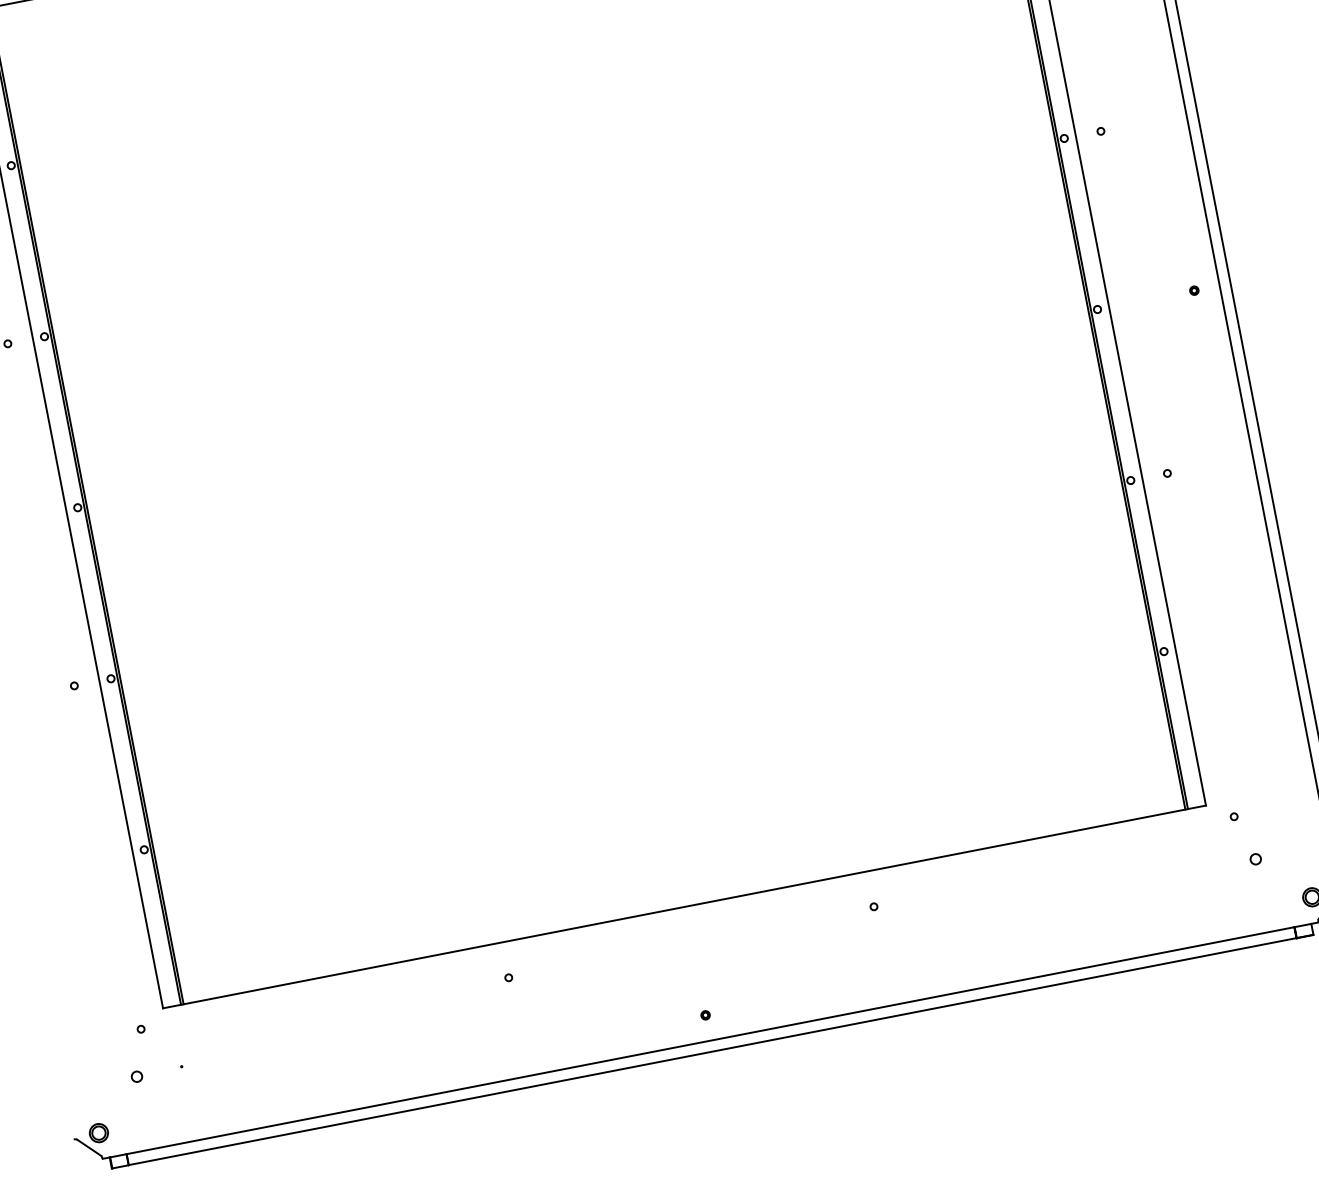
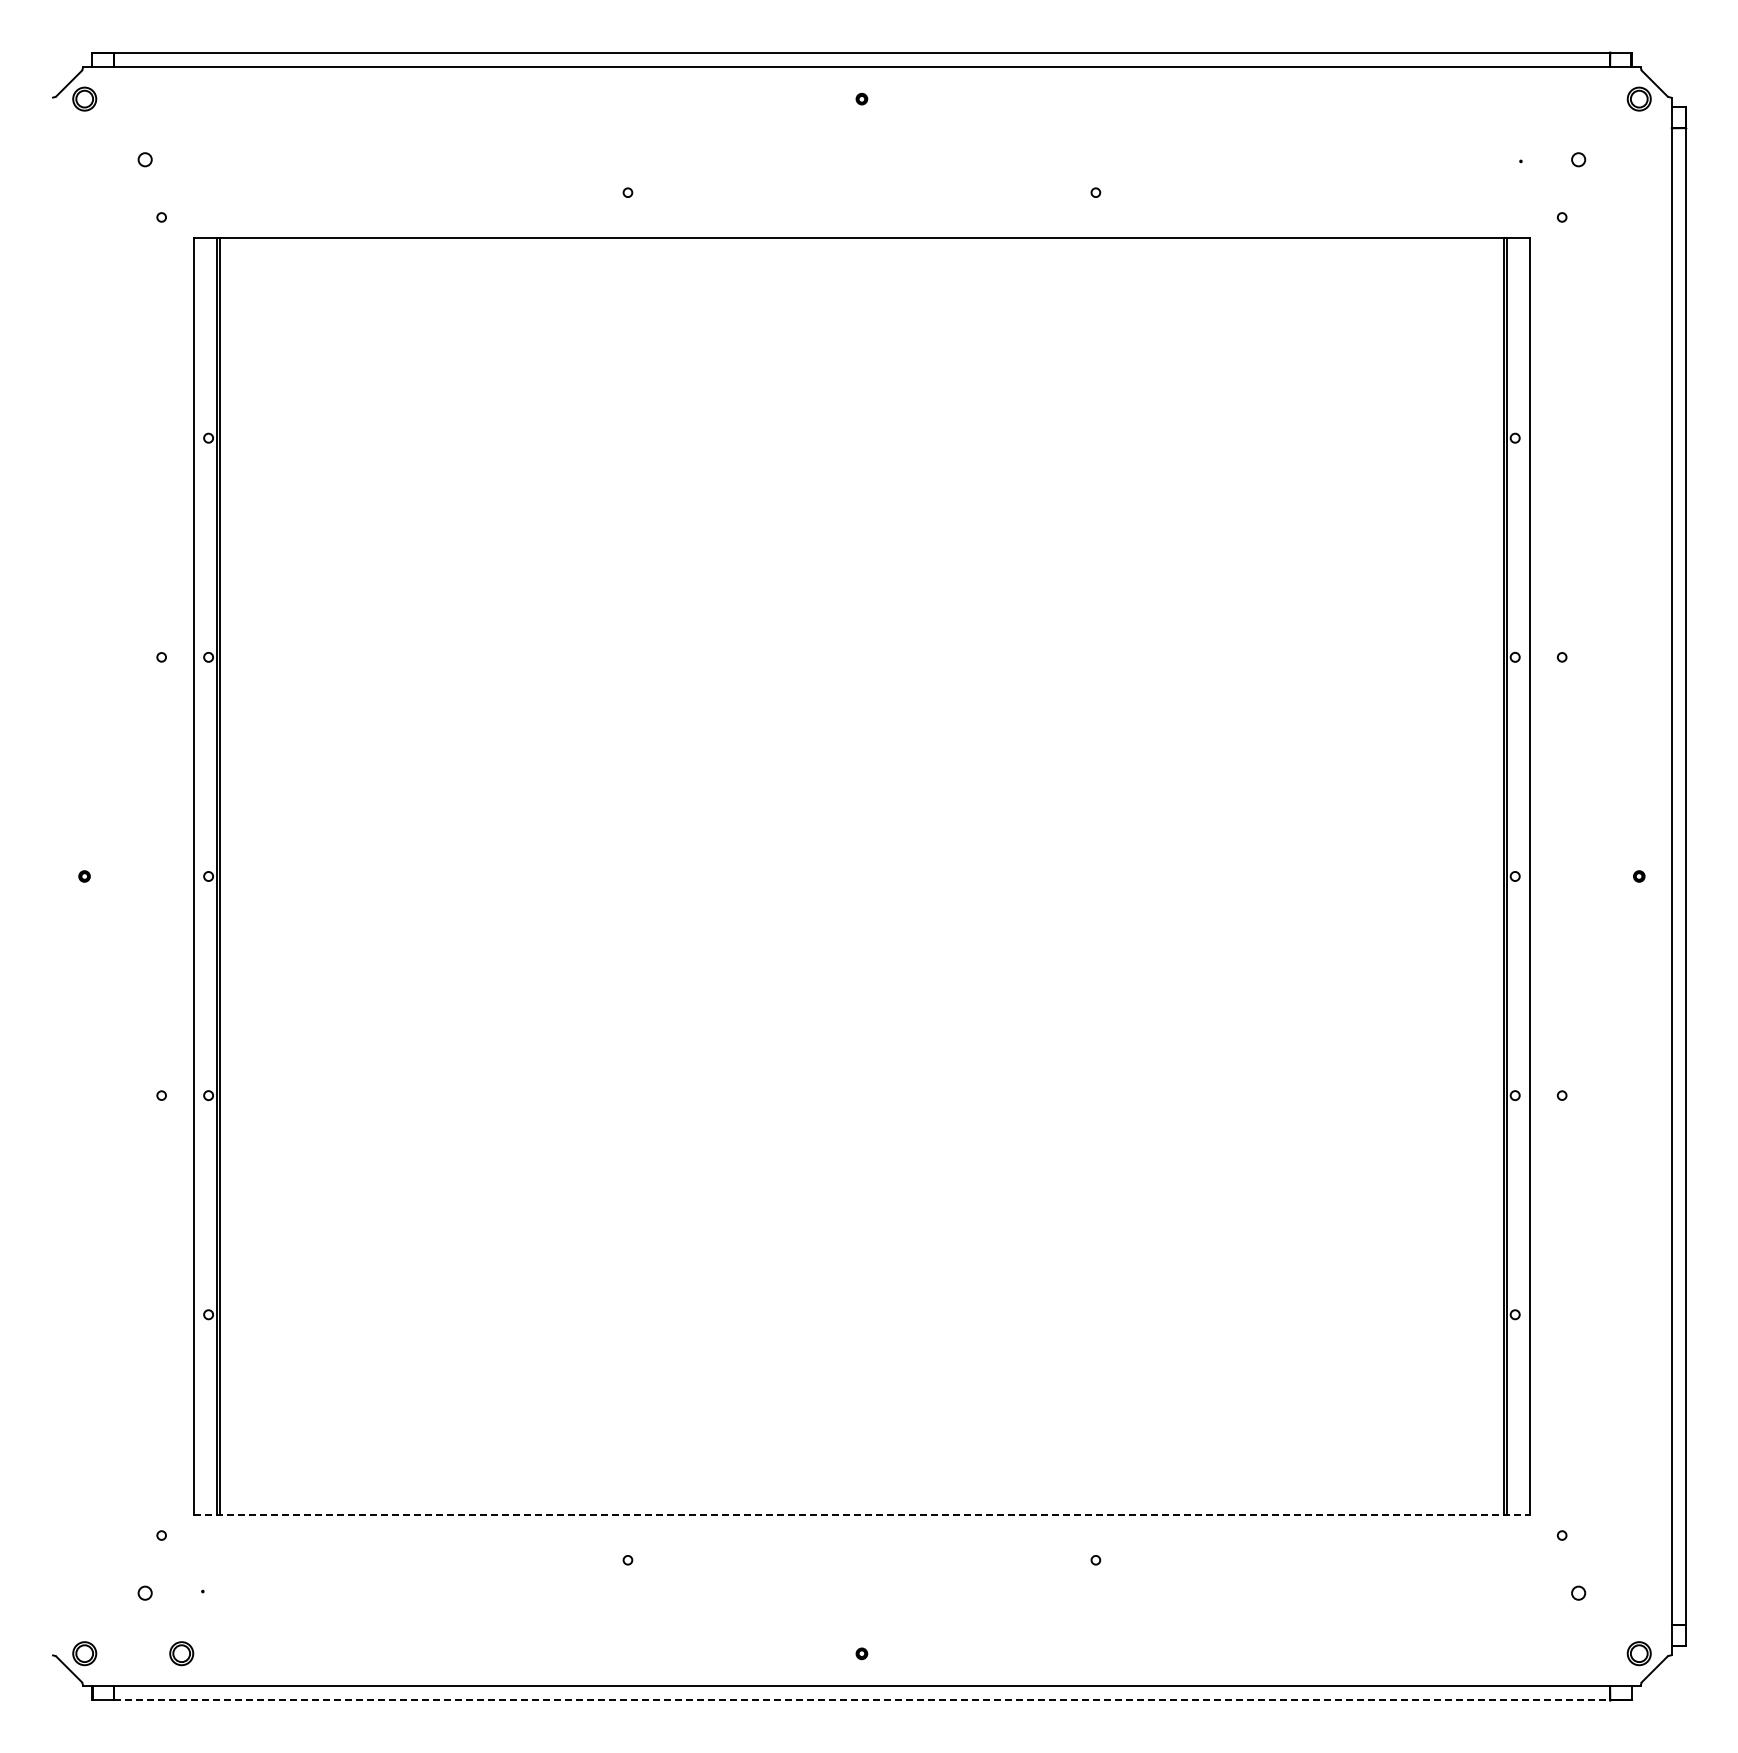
line: (684, 906) -> (862, 1514), solid -> dashed
line: (713, 1051) -> (862, 1700), solid -> dashed
part: (174, 1118) -> (181, 1653), added

